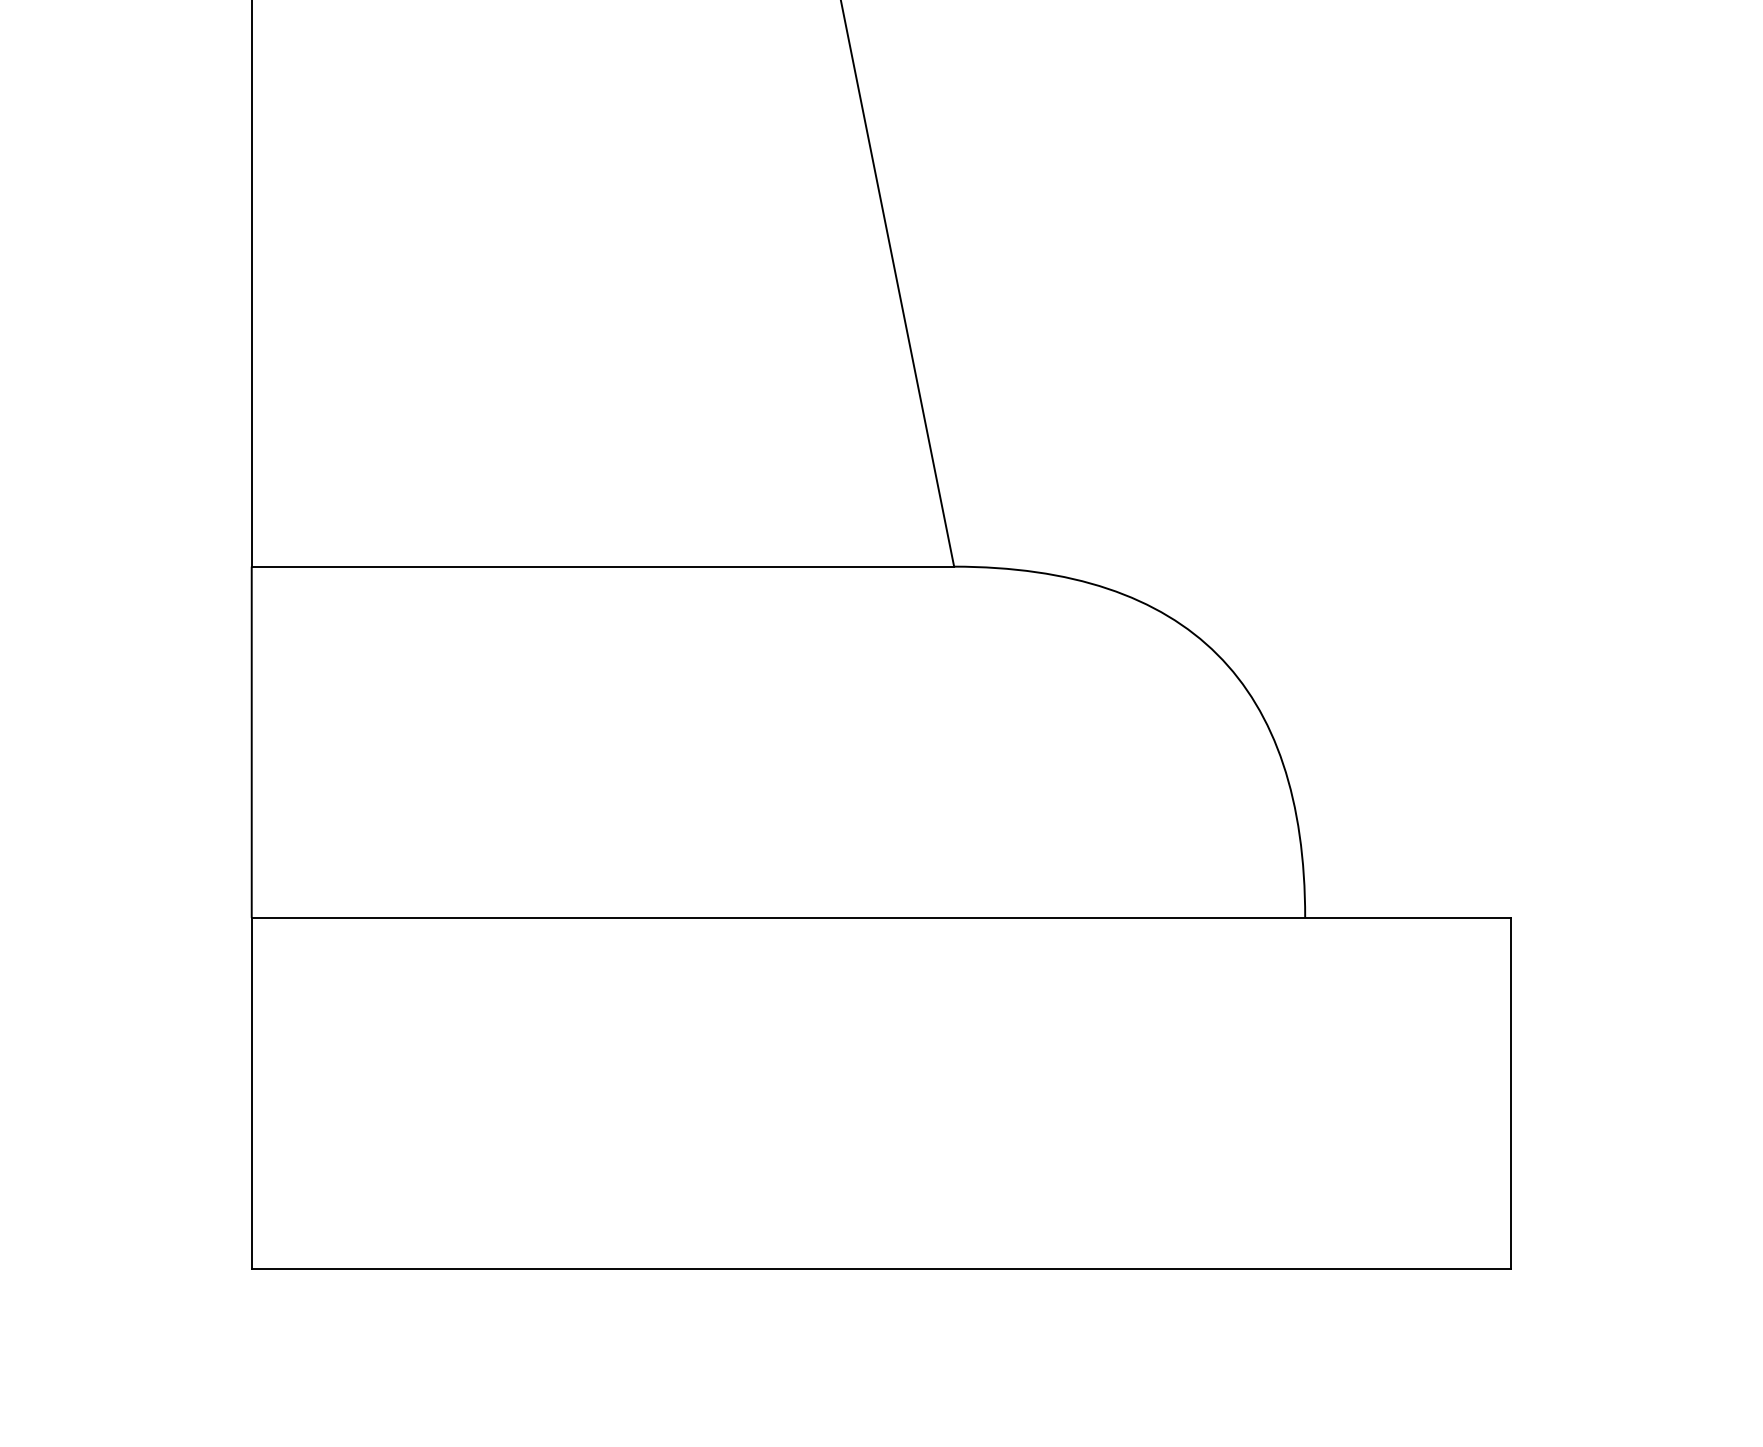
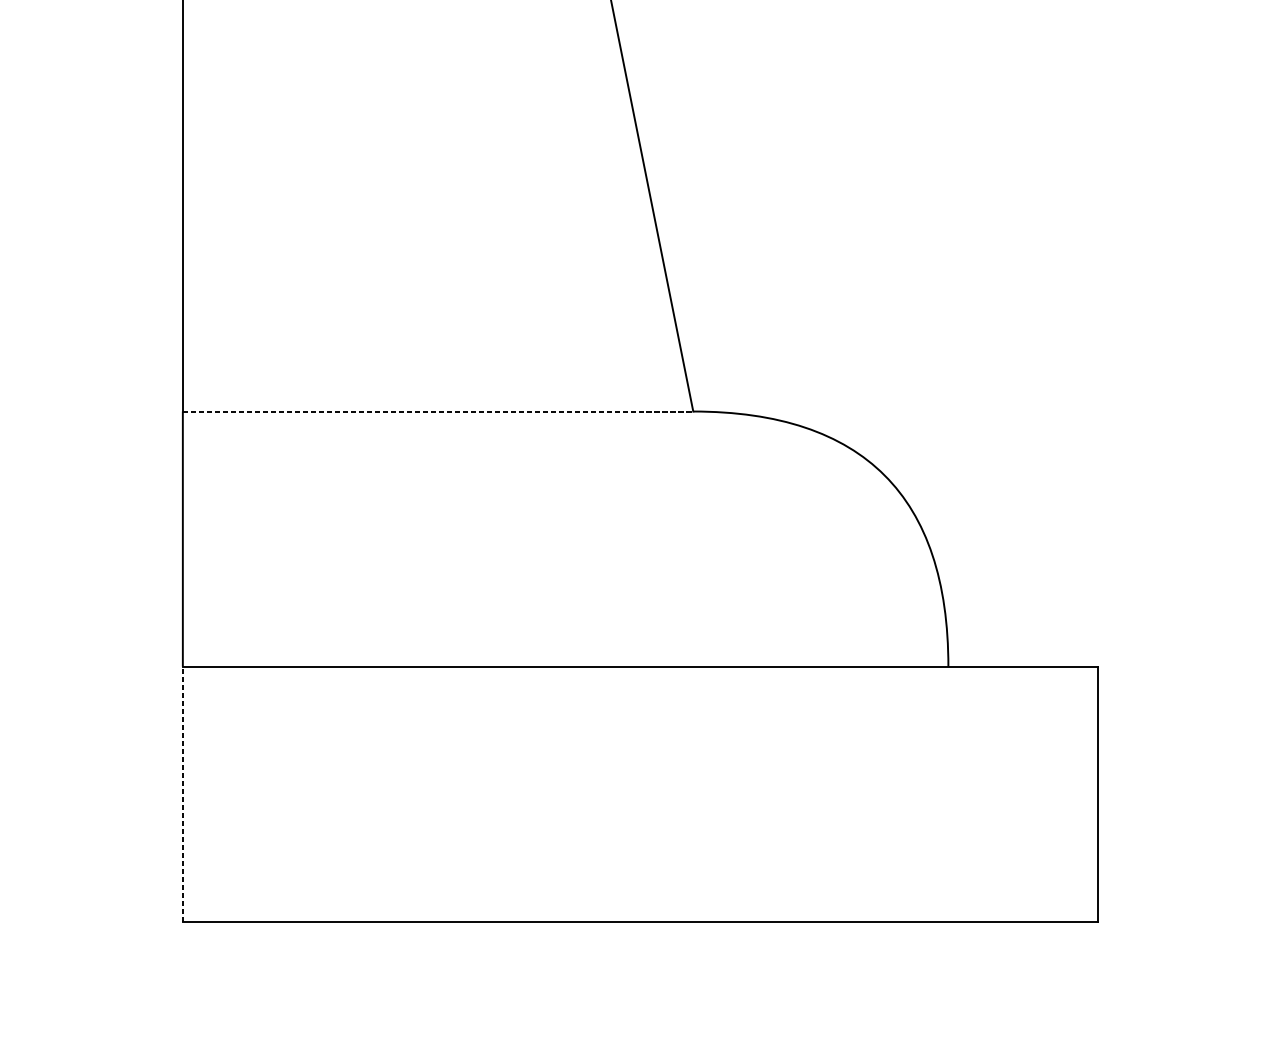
line: (603, 566) -> (438, 411), solid -> dashed
line: (251, 1093) -> (182, 794), solid -> dashed

